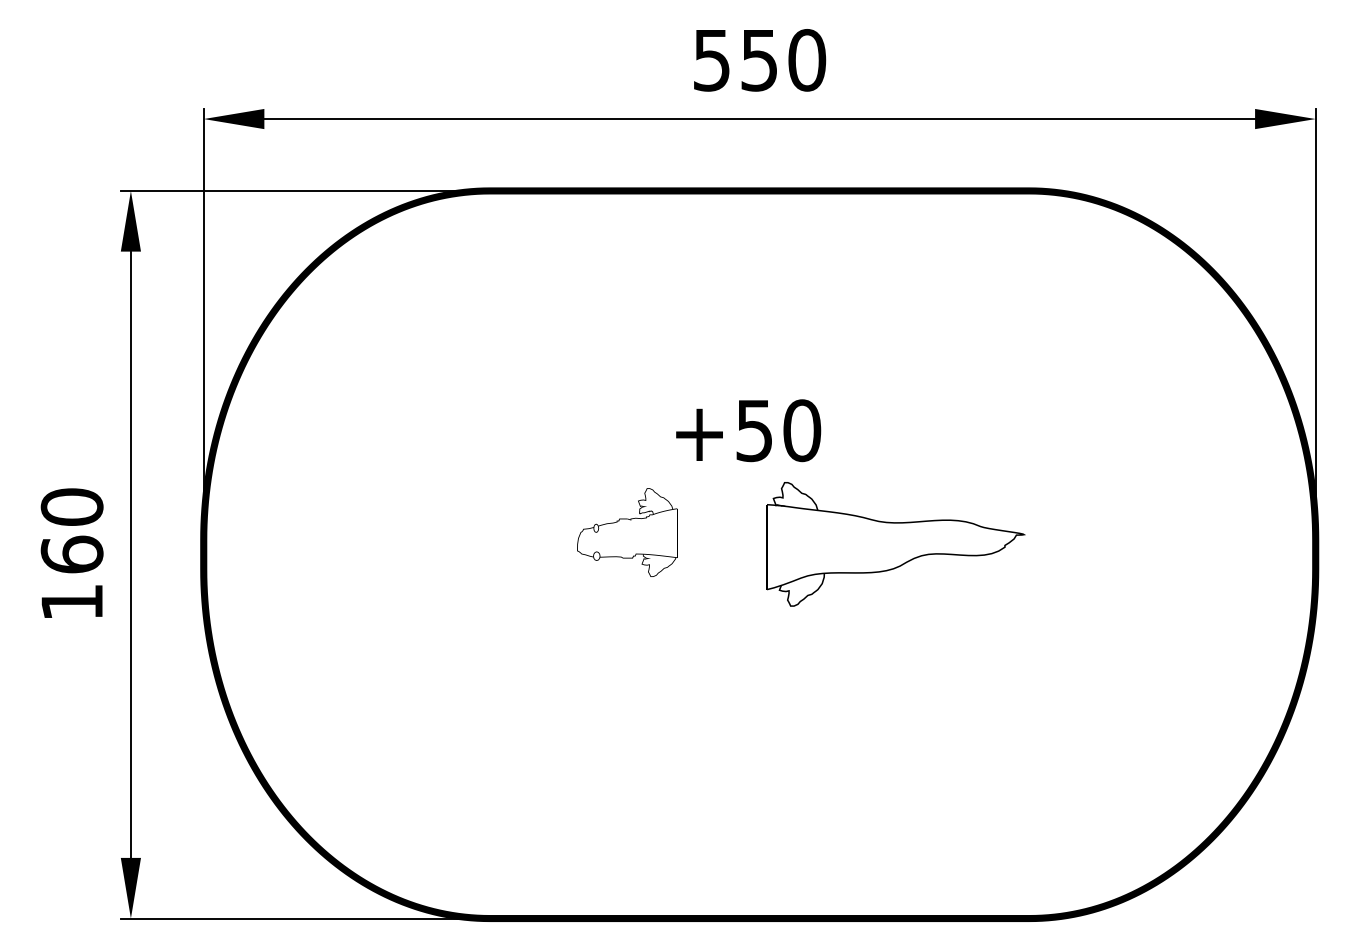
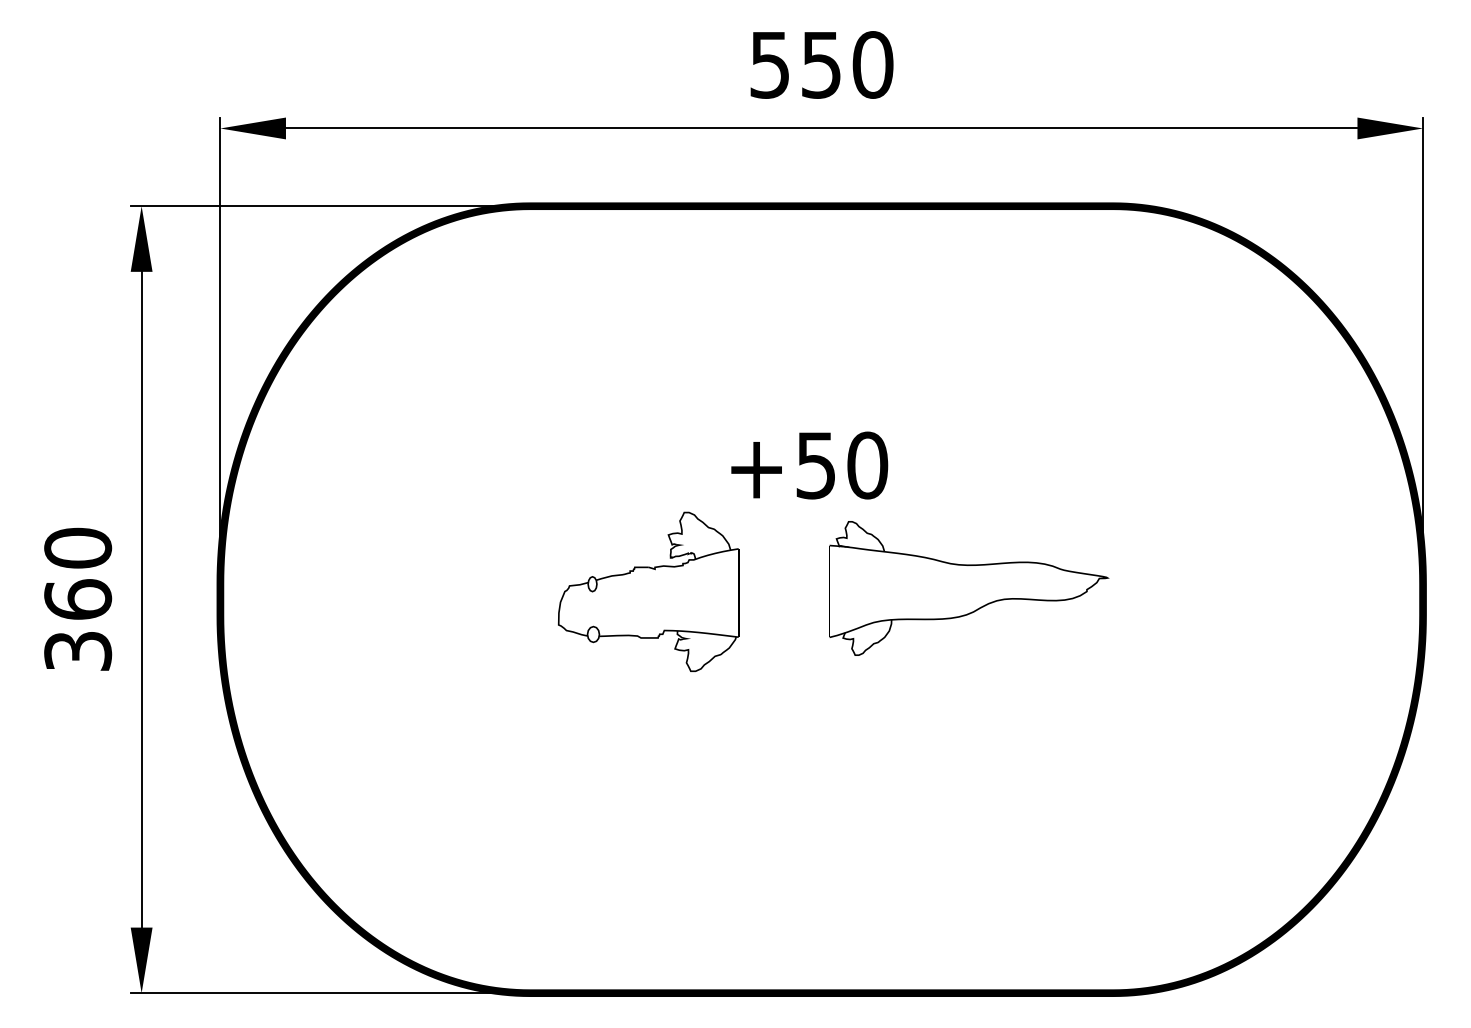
part: (668, 510) -> (723, 551), size x1.67
text: (72, 602) -> (78, 651), 160 -> 360

